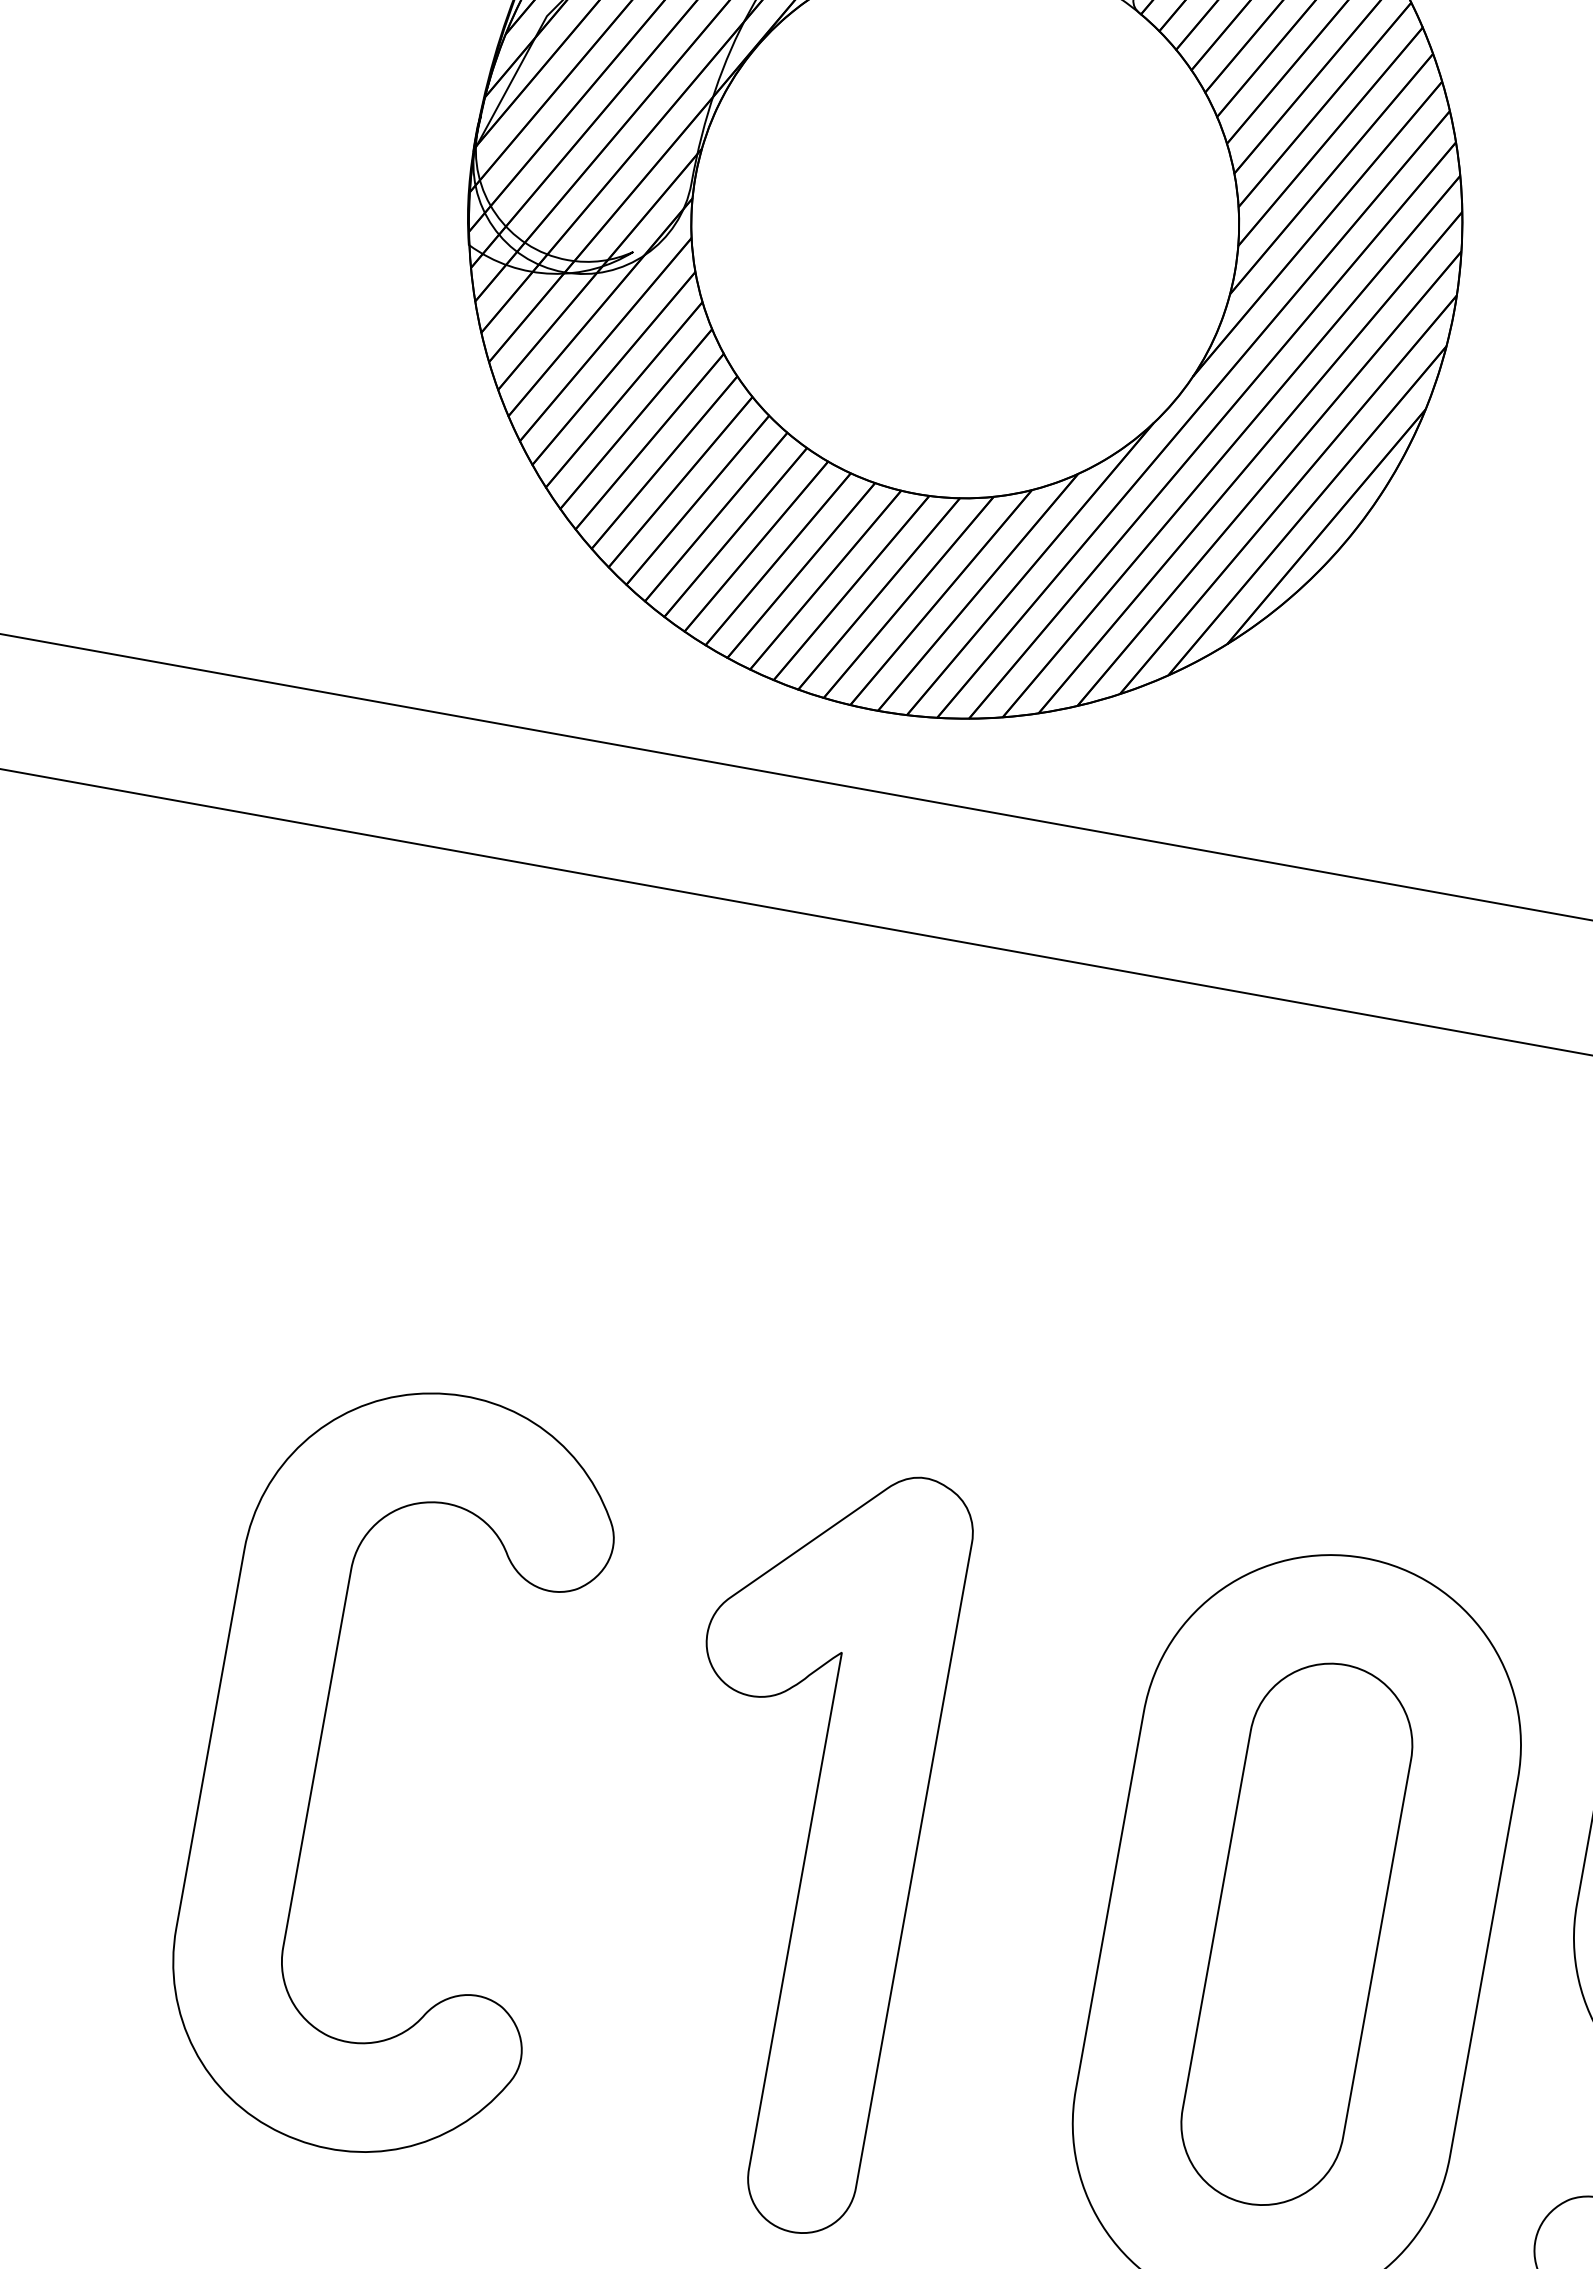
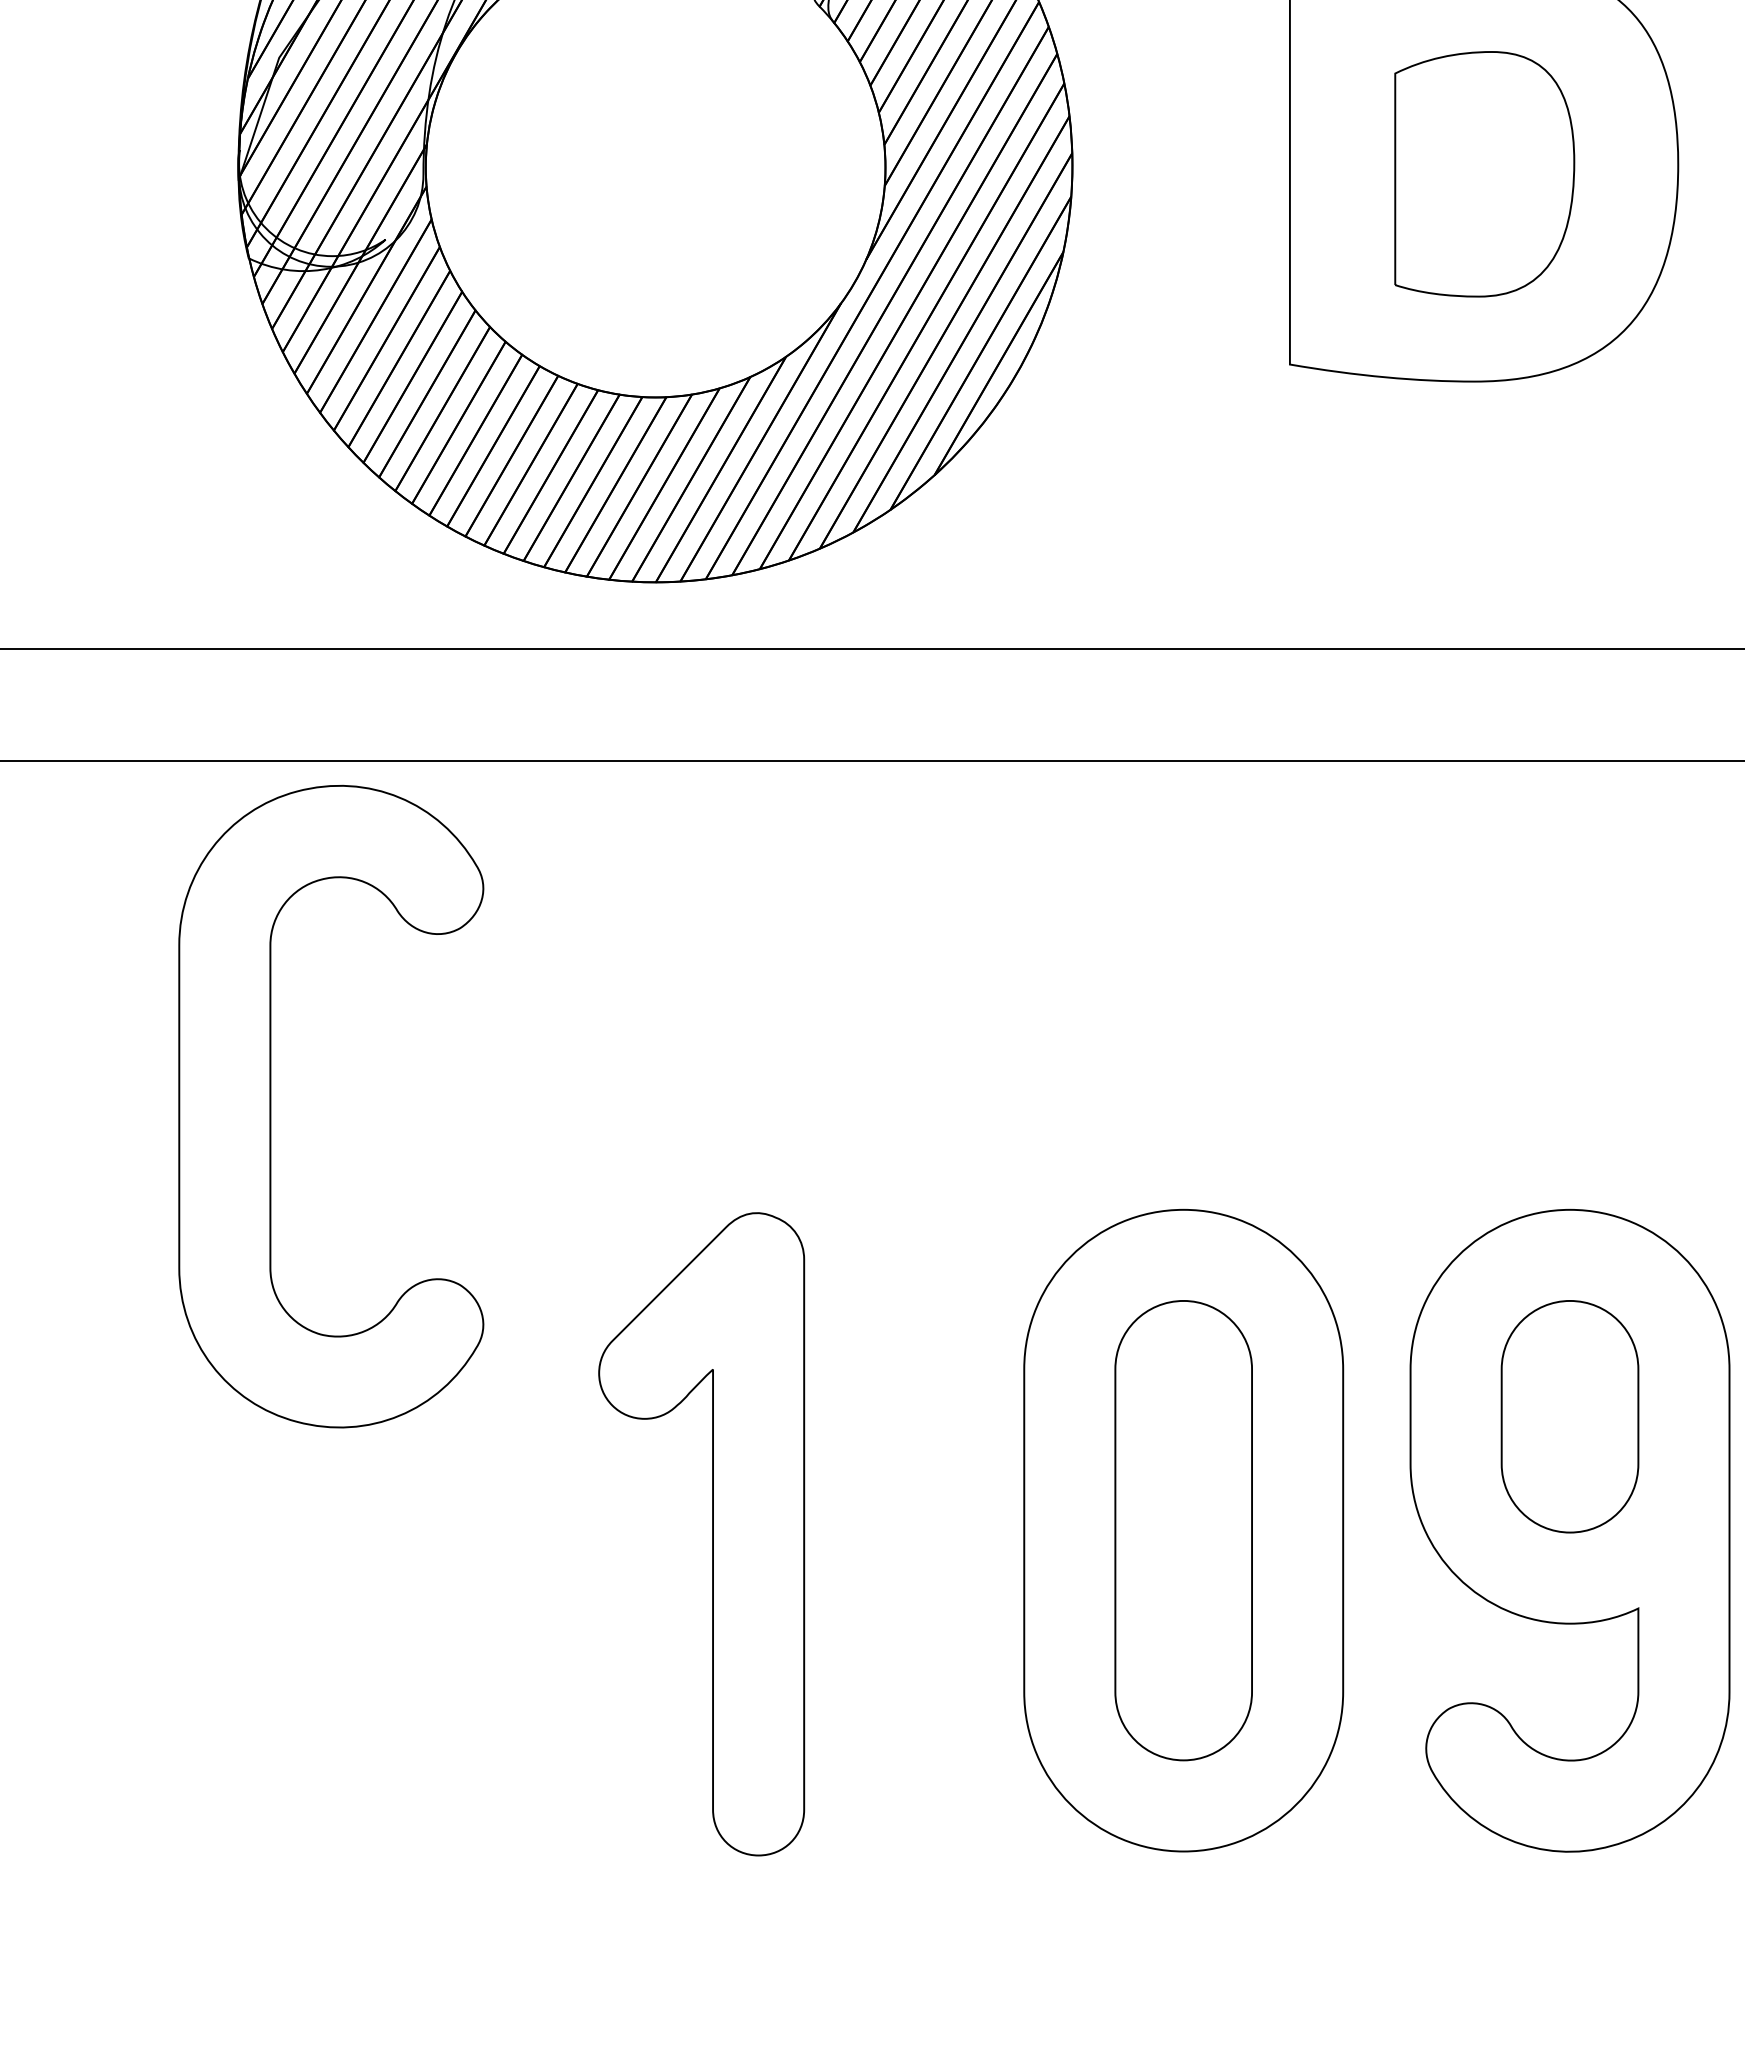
part: (318, 1758) -> (271, 1106), moved
part: (806, 1845) -> (712, 1534), moved

